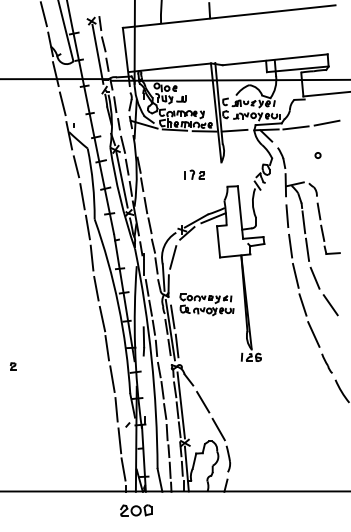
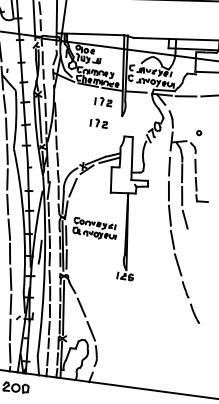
part: (196, 147) -> (103, 101), added
circle: (317, 155) -> (198, 133), moved
line: (330, 305) -> (194, 243), removed

